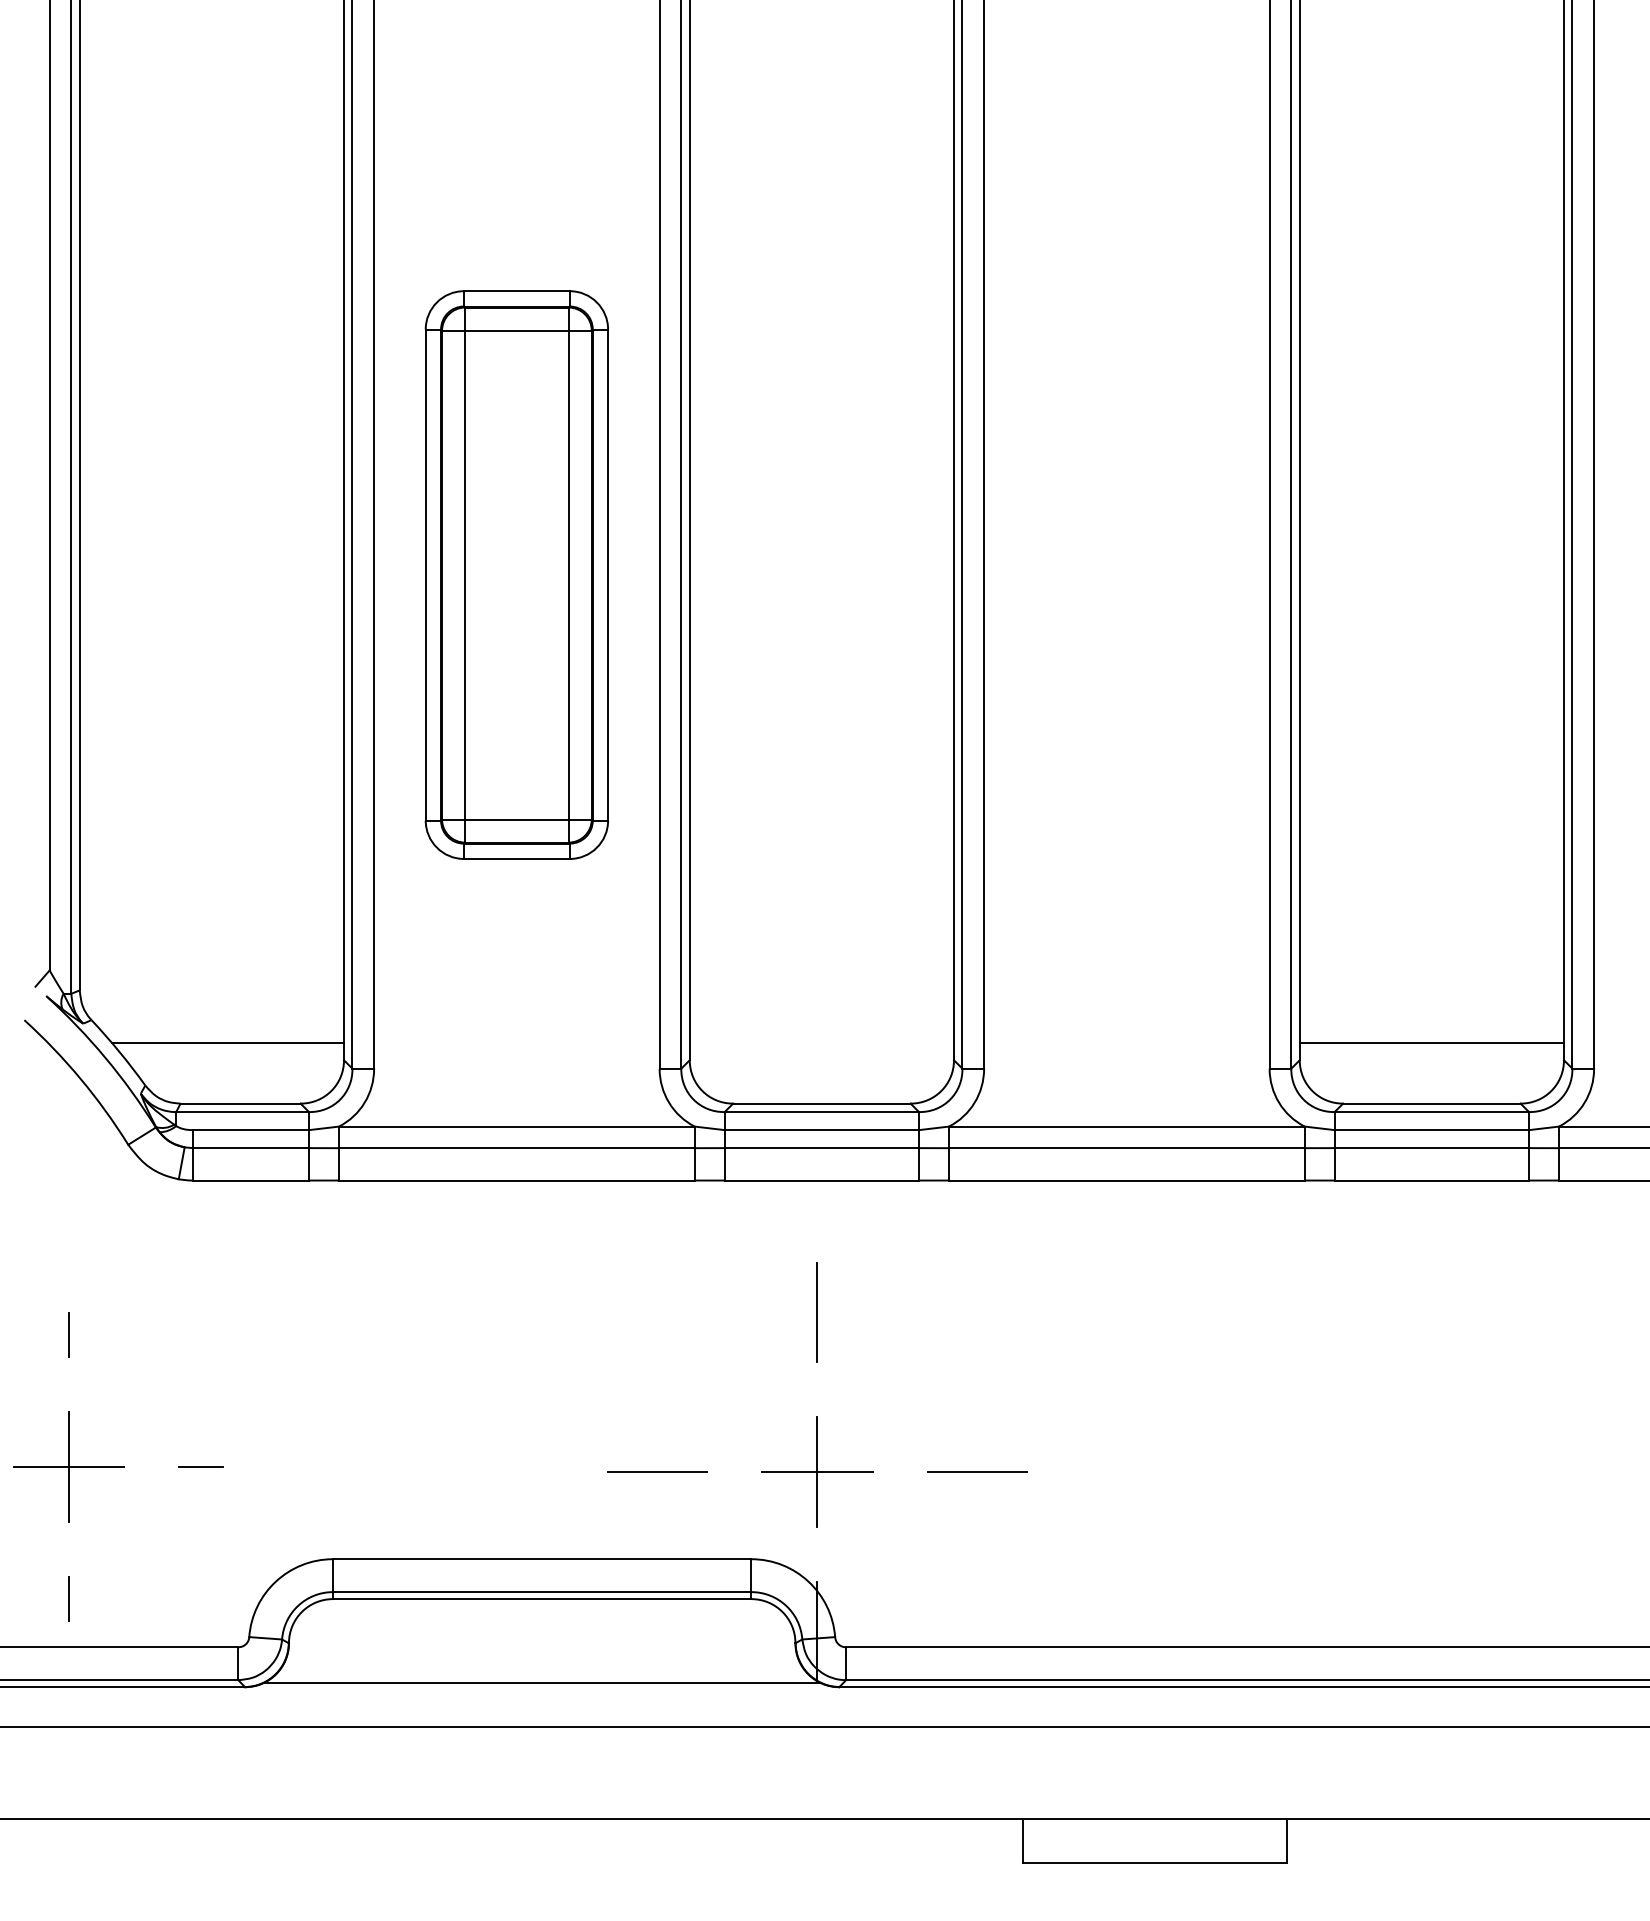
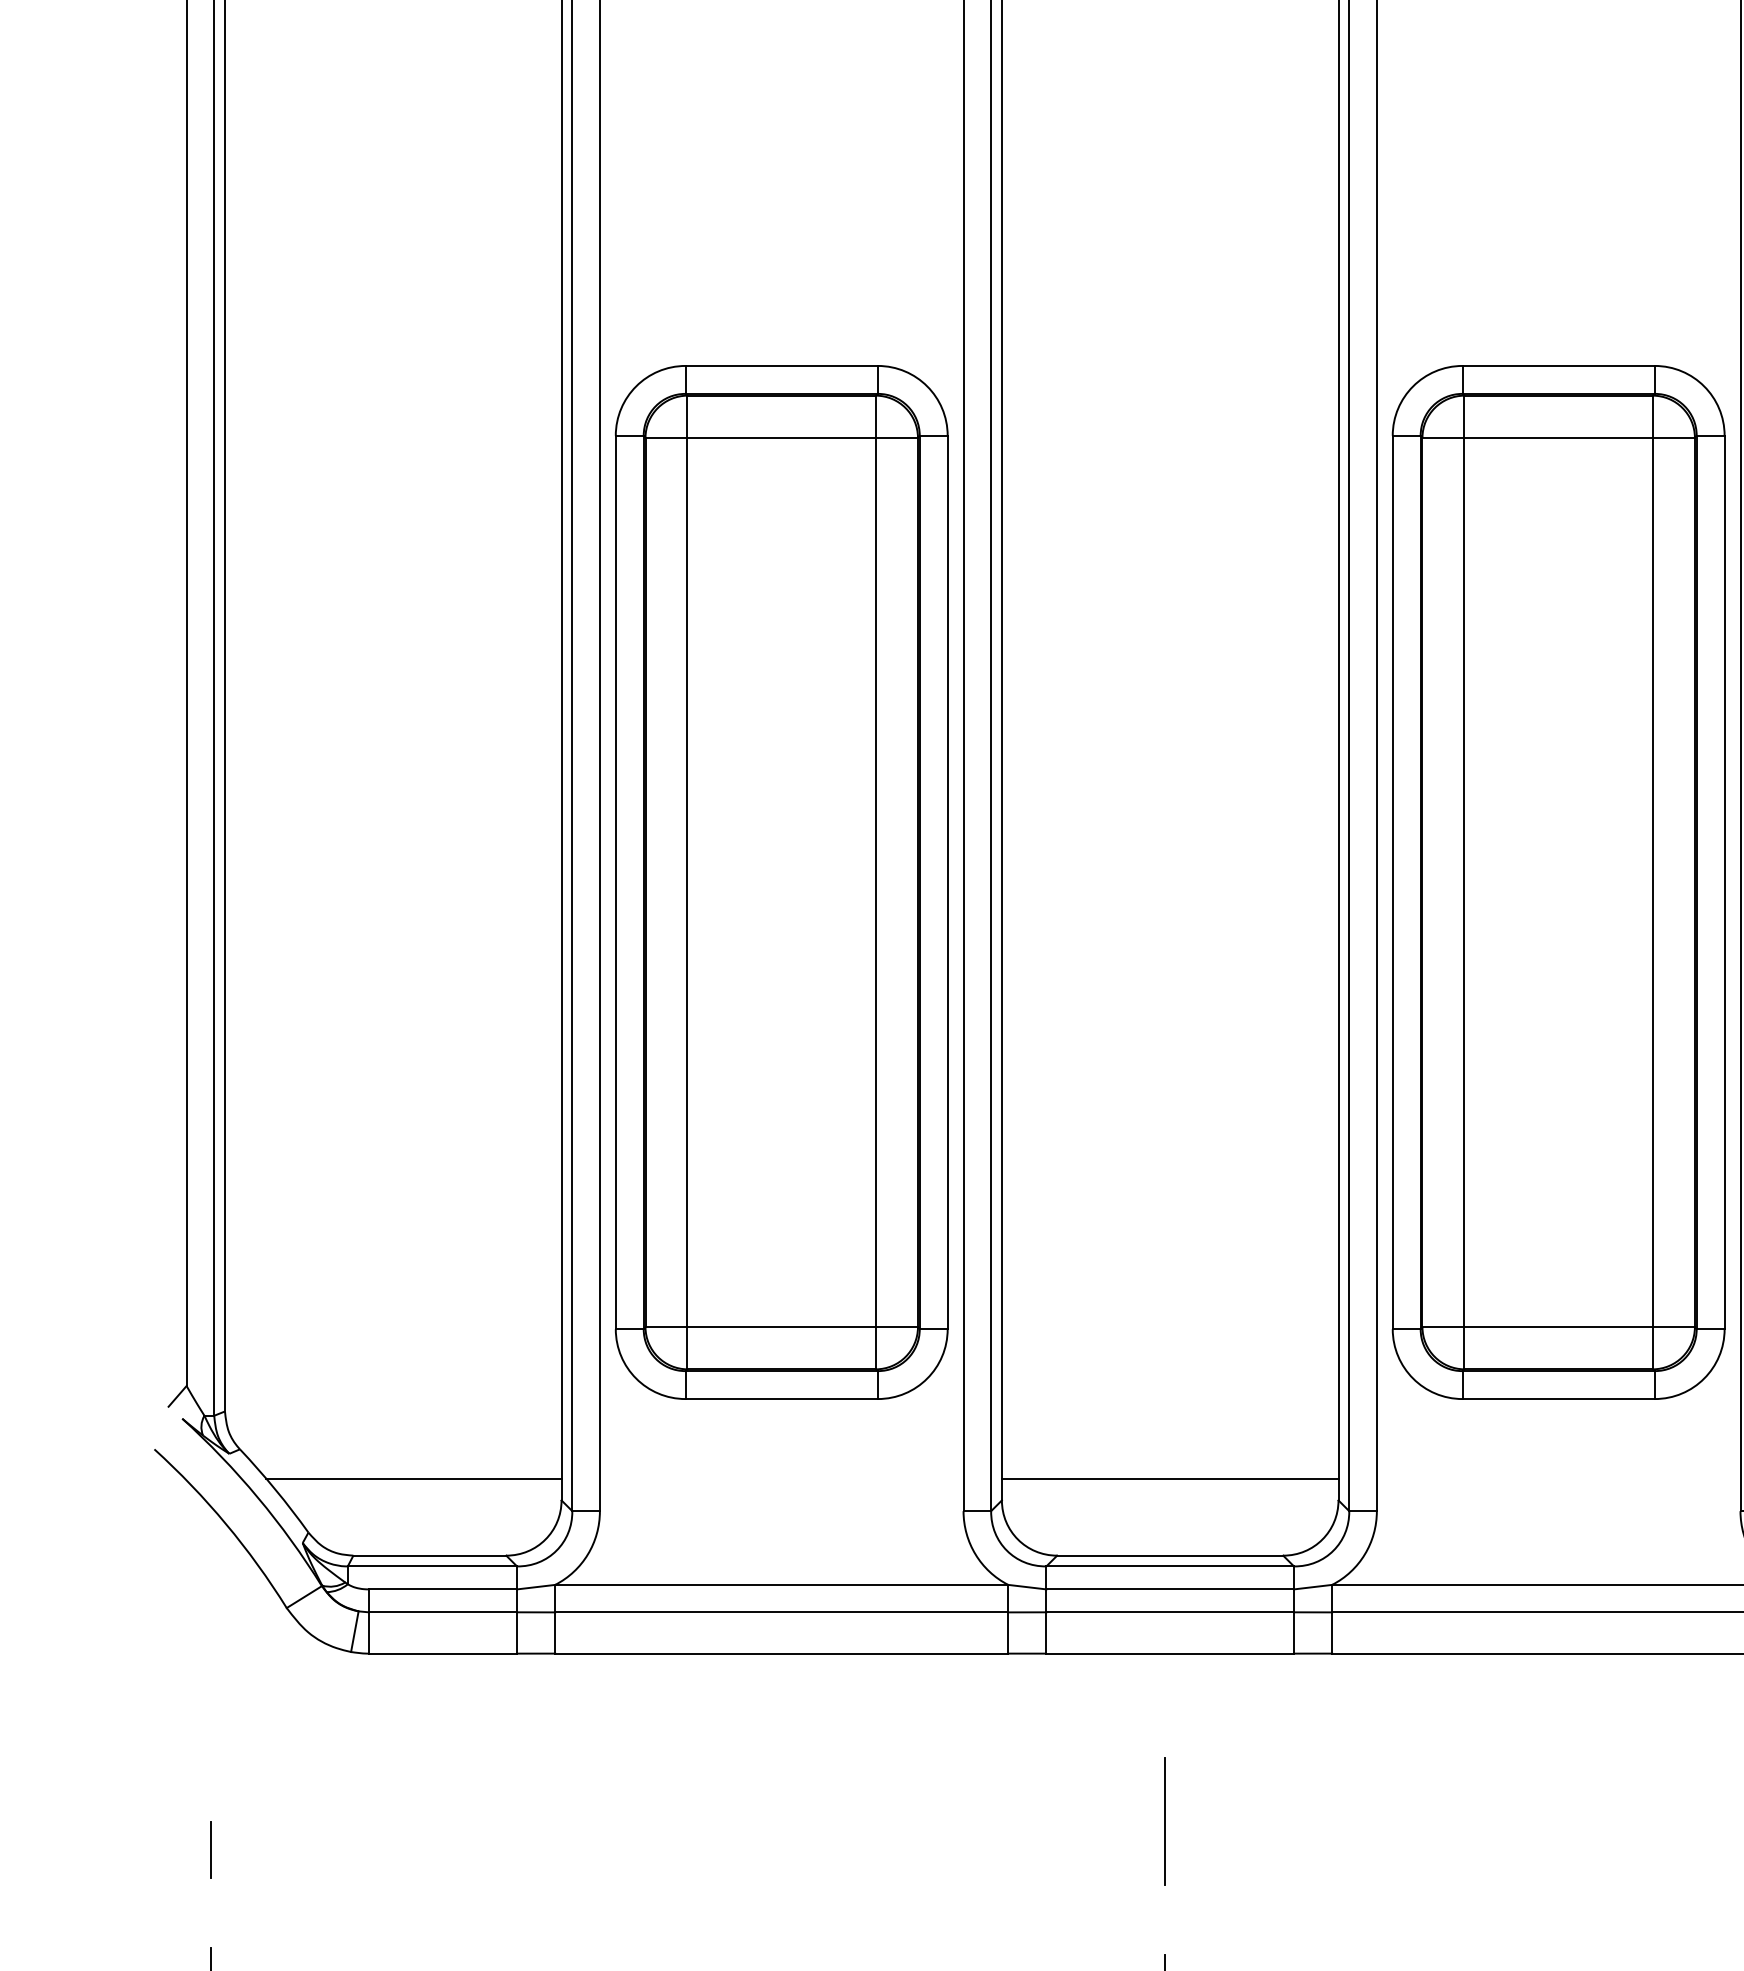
part: (516, 574) -> (781, 881), size x1.43
part: (1126, 574) -> (1558, 881), added
line: (821, 1043) -> (1169, 1479), added

